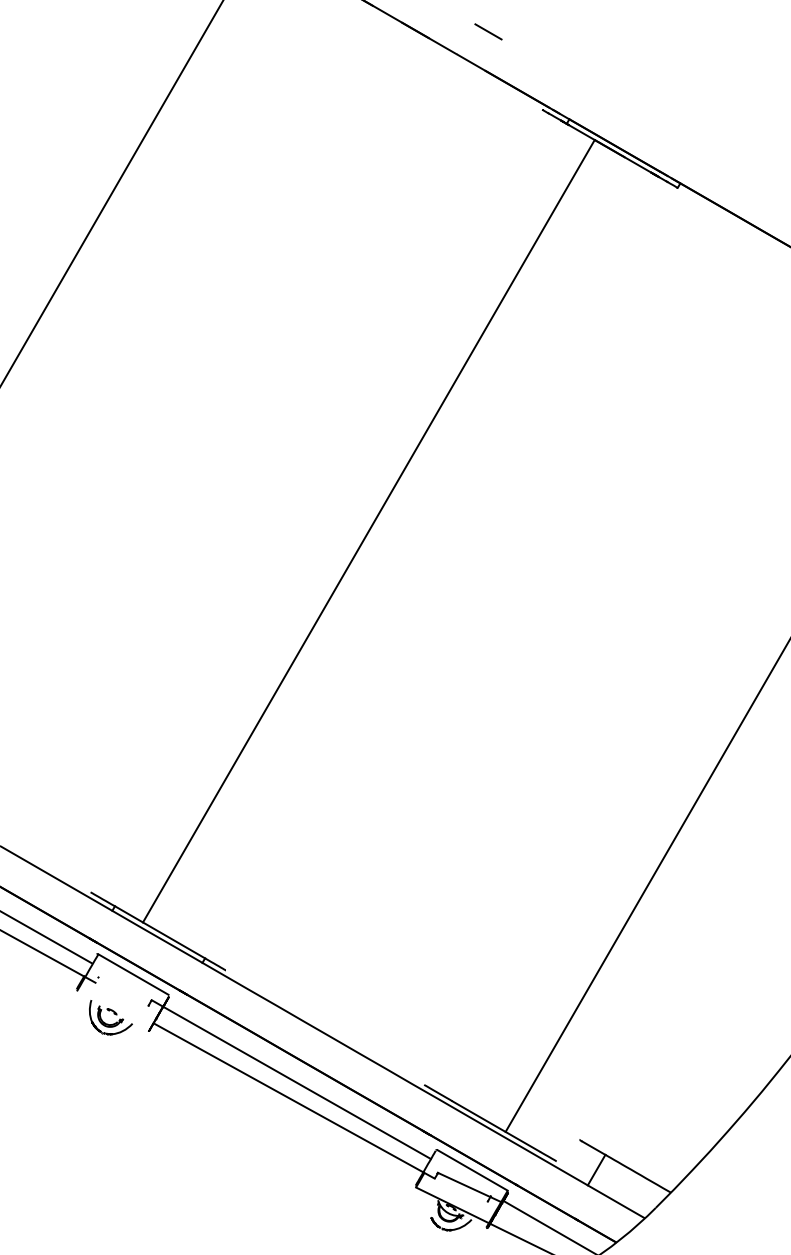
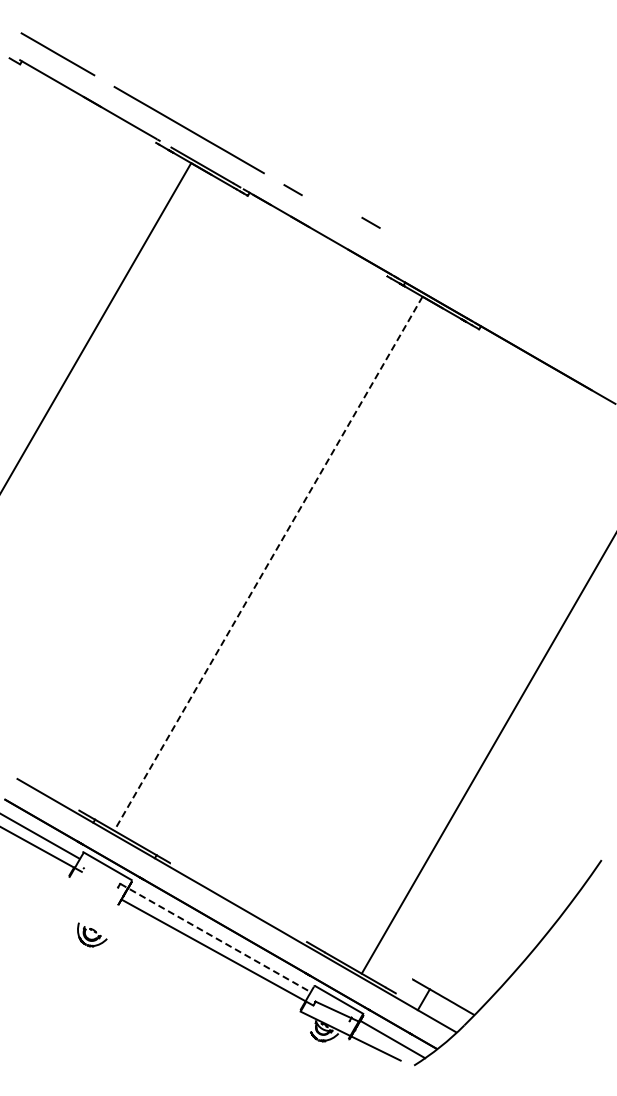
line: (487, 31) -> (370, 222), moved
line: (368, 532) -> (268, 564), solid -> dashed
part: (111, 1017) -> (92, 934), moved
line: (291, 1080) -> (215, 938), solid -> dashed

